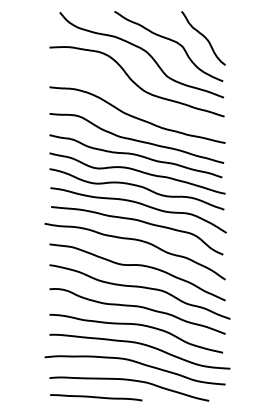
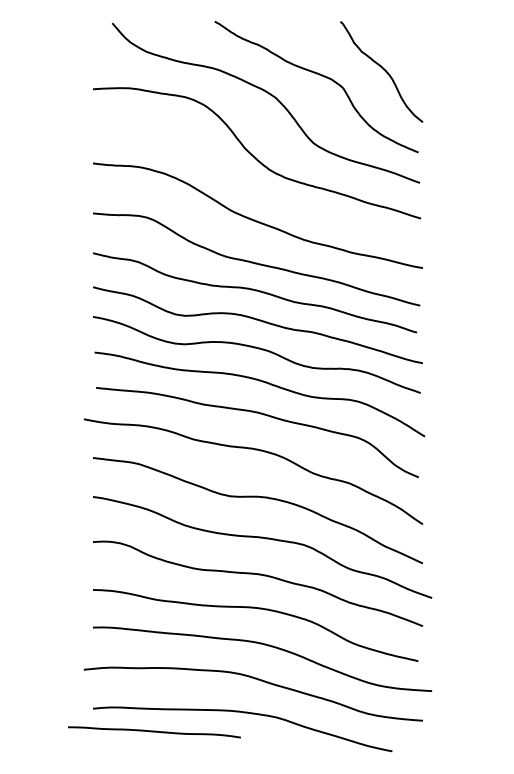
line: (96, 397) -> (154, 731), moved

